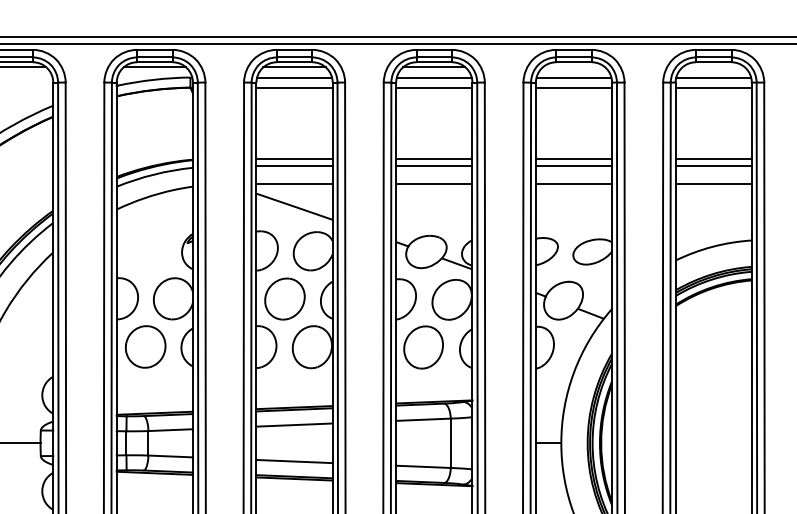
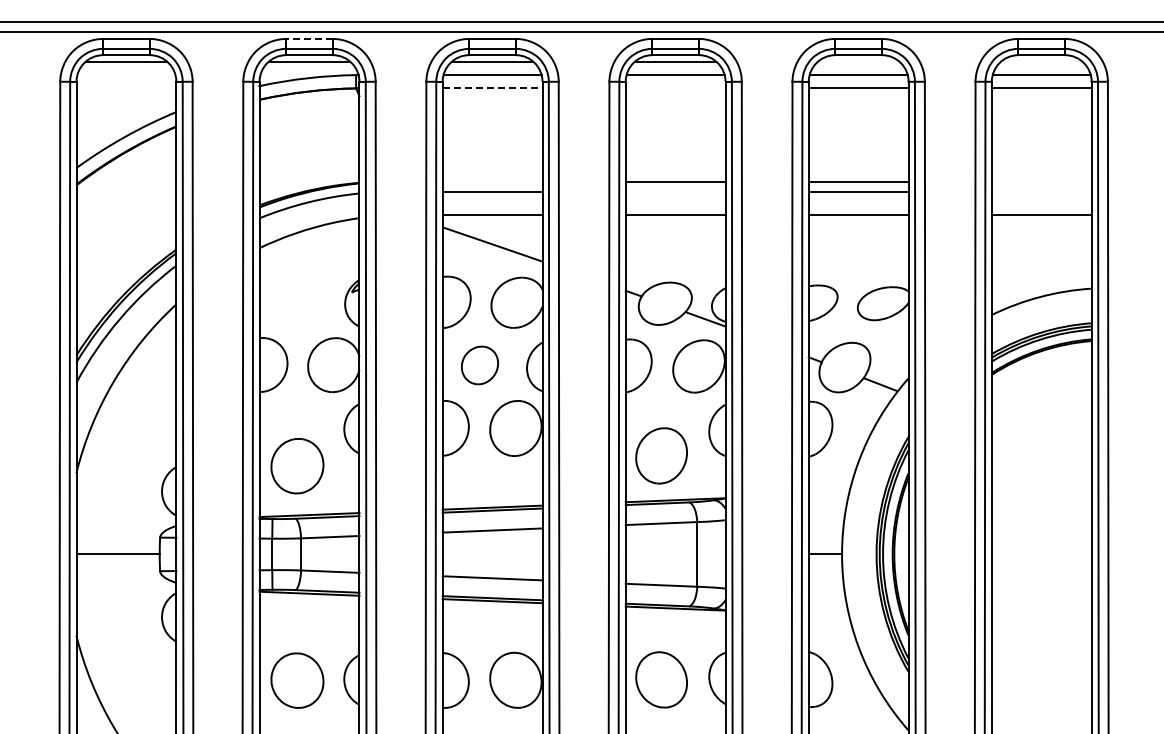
line: (154, 49) -> (309, 38), solid -> dashed
line: (294, 87) -> (492, 88), solid -> dashed
line: (434, 87) -> (675, 88), removed
line: (294, 158) -> (492, 181), removed
line: (713, 158) -> (1041, 181), removed
line: (434, 166) -> (675, 191), removed
line: (713, 166) -> (1041, 191), removed
part: (284, 299) -> (479, 365), size x0.7
part: (145, 347) -> (297, 466), moved
part: (423, 347) -> (661, 455), moved

